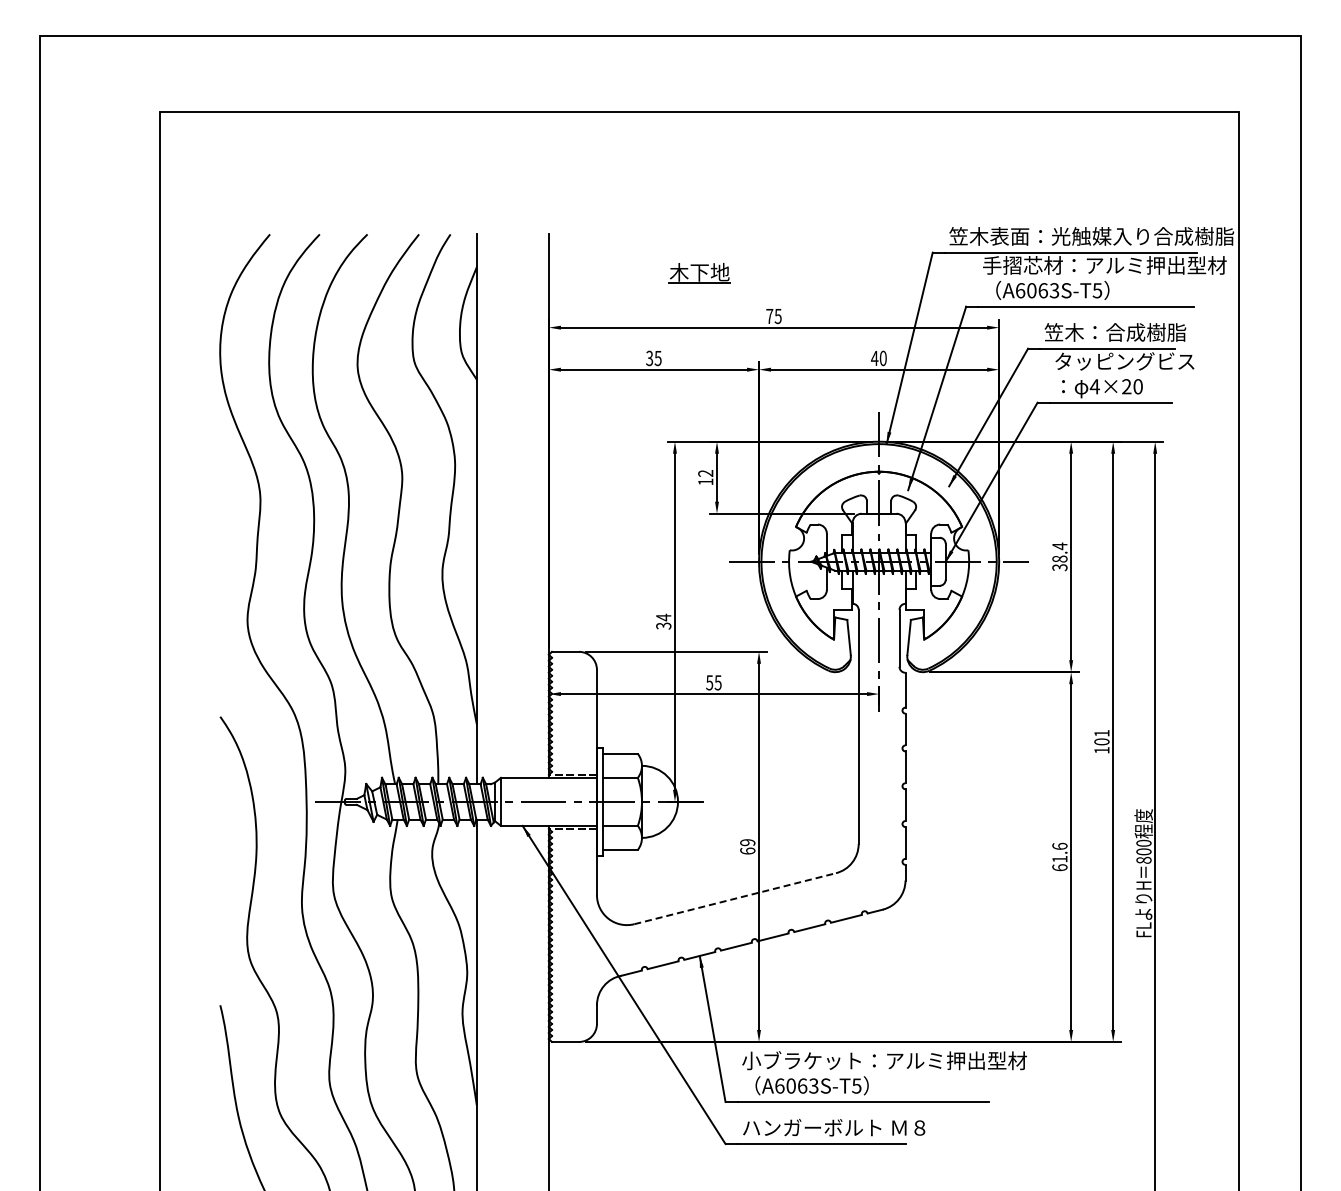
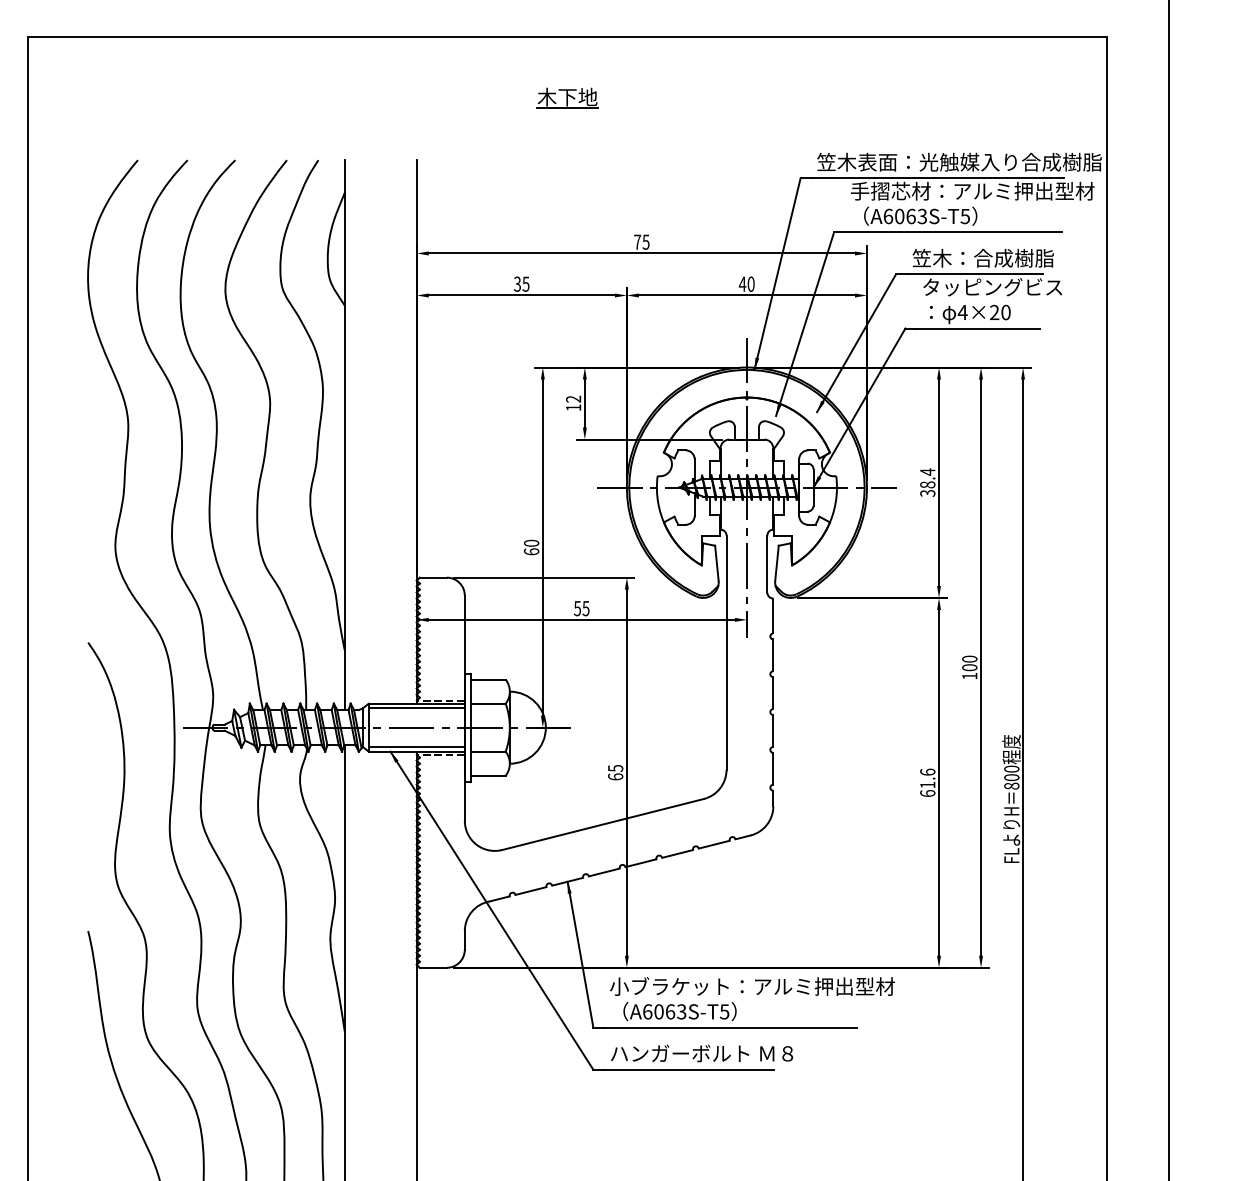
part: (699, 273) -> (567, 98), moved
text: (663, 621) -> (531, 547), 34 -> 60
text: (1101, 732) -> (969, 658), 101 -> 100
line: (548, 782) -> (416, 708), added
line: (548, 821) -> (416, 747), added
text: (747, 842) -> (615, 768), 69 -> 65
line: (735, 898) -> (603, 824), dashed -> solid

